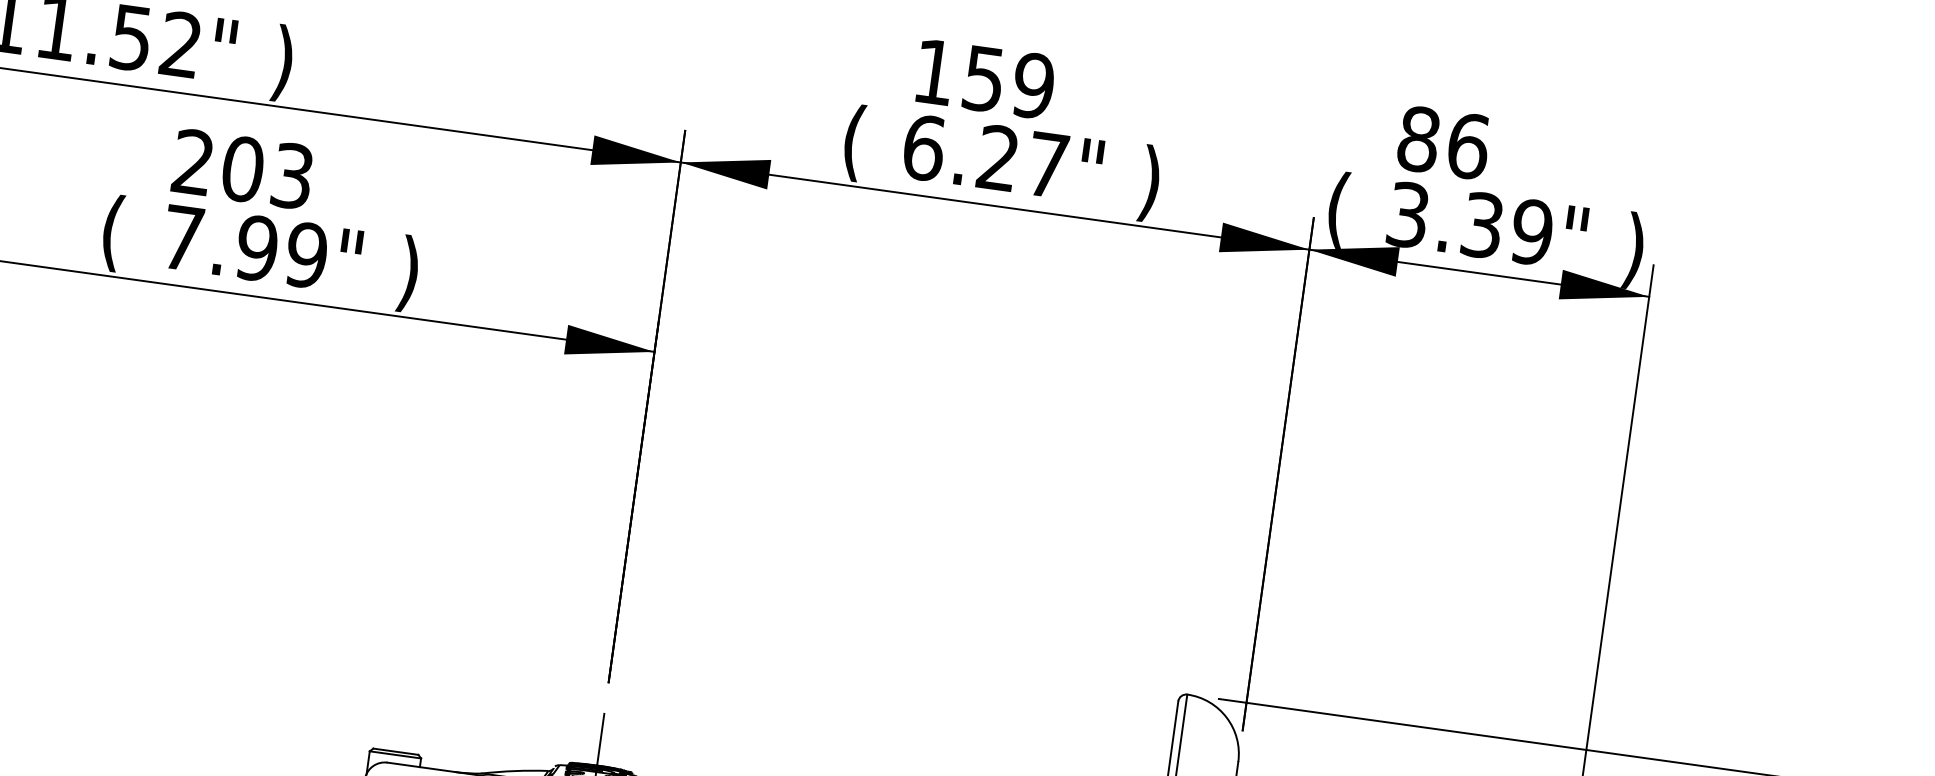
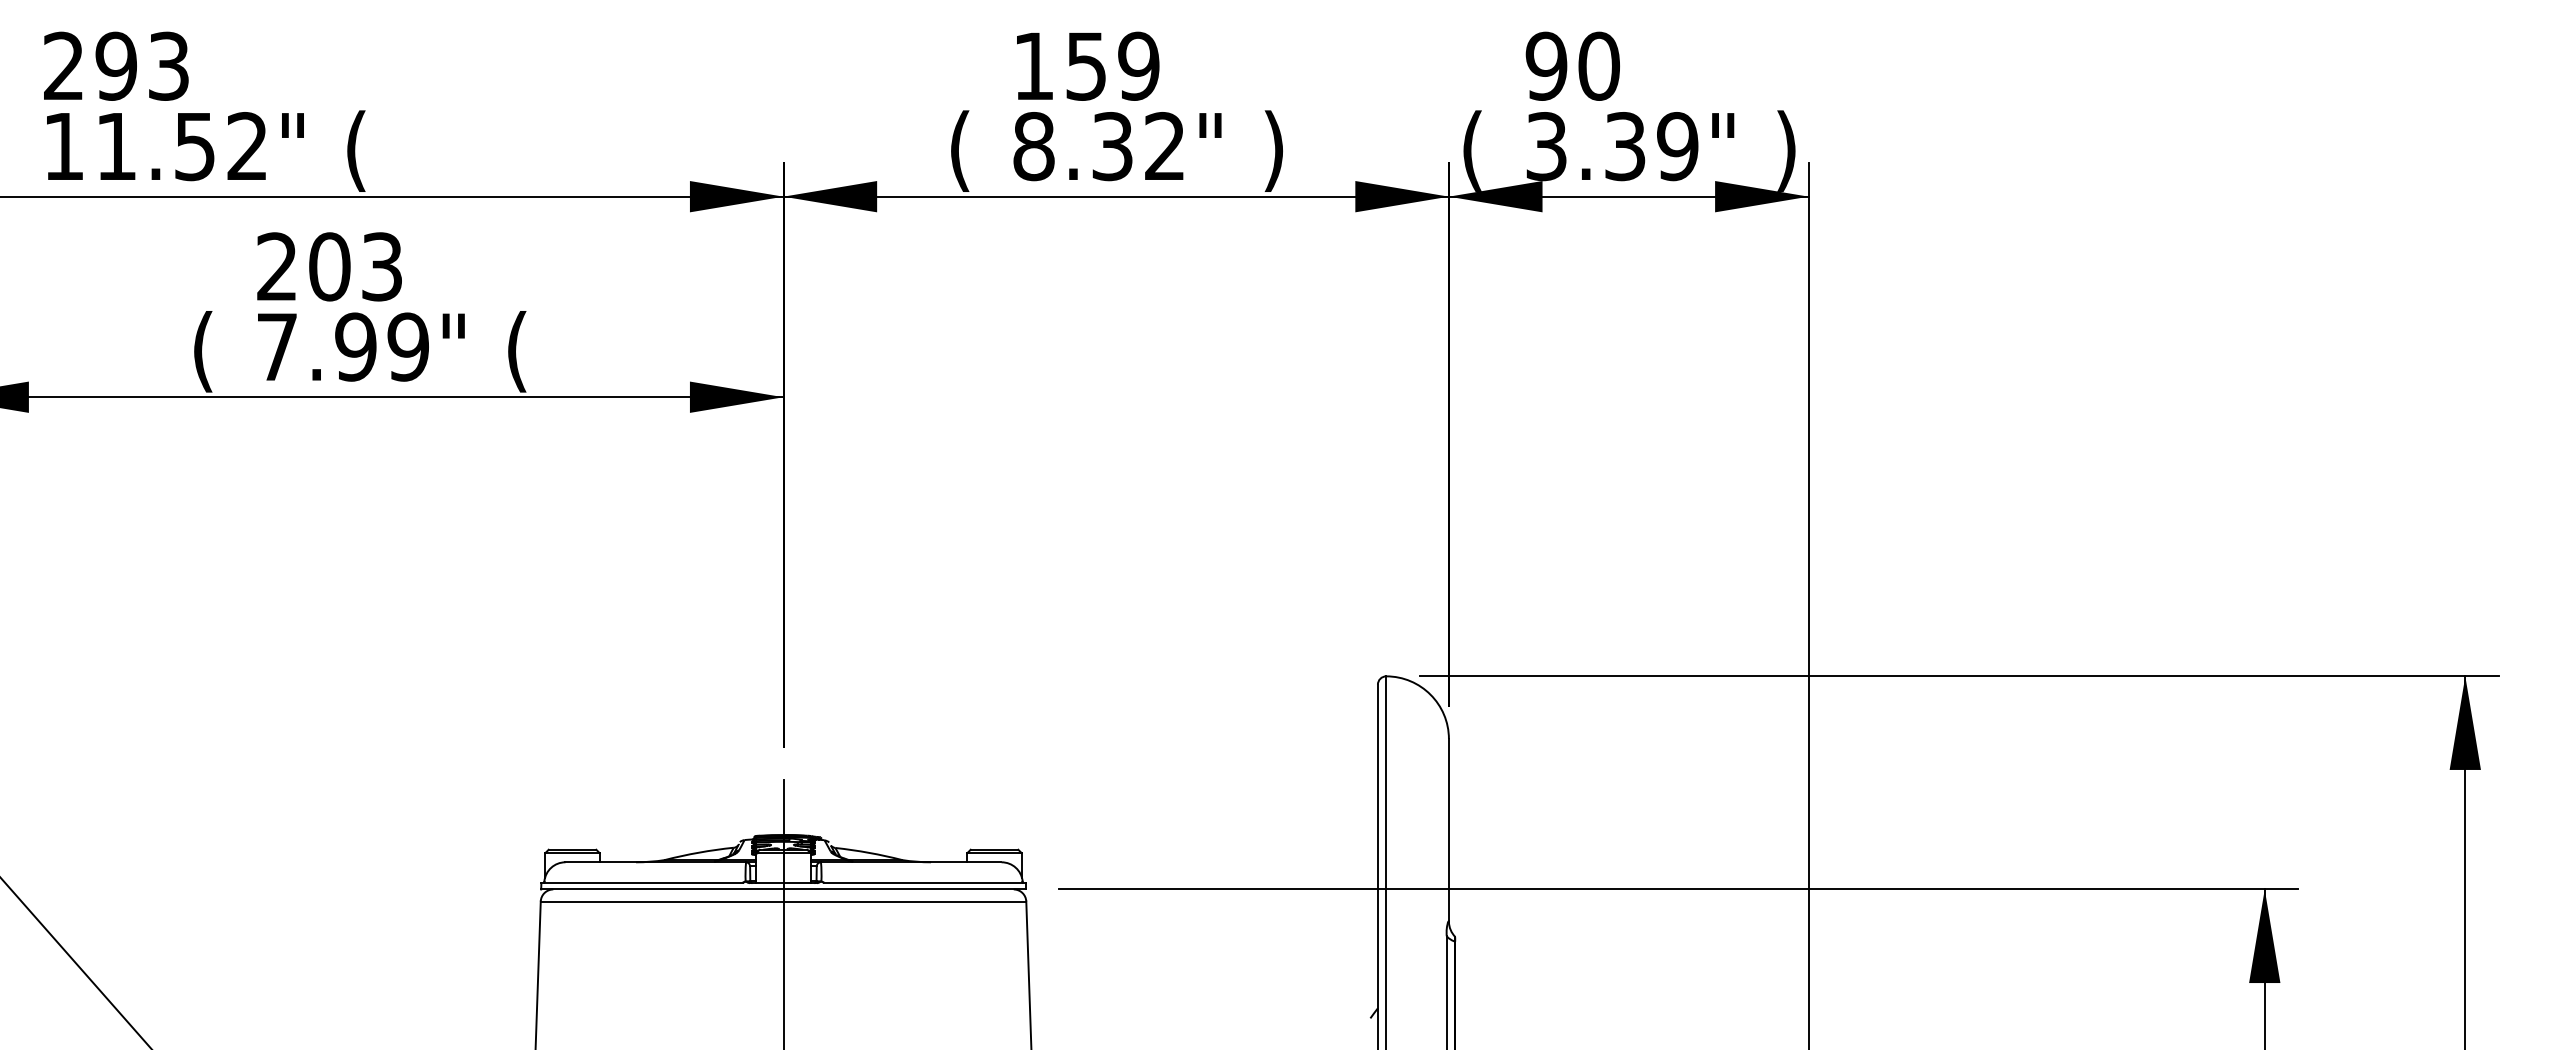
text: (283, 62) -> (356, 150), ) -> (
text: (1443, 141) -> (1572, 65), 86 -> 90
text: (984, 156) -> (1098, 146), 6.27" -> 8.32"
text: (409, 273) -> (517, 351), ) -> (

